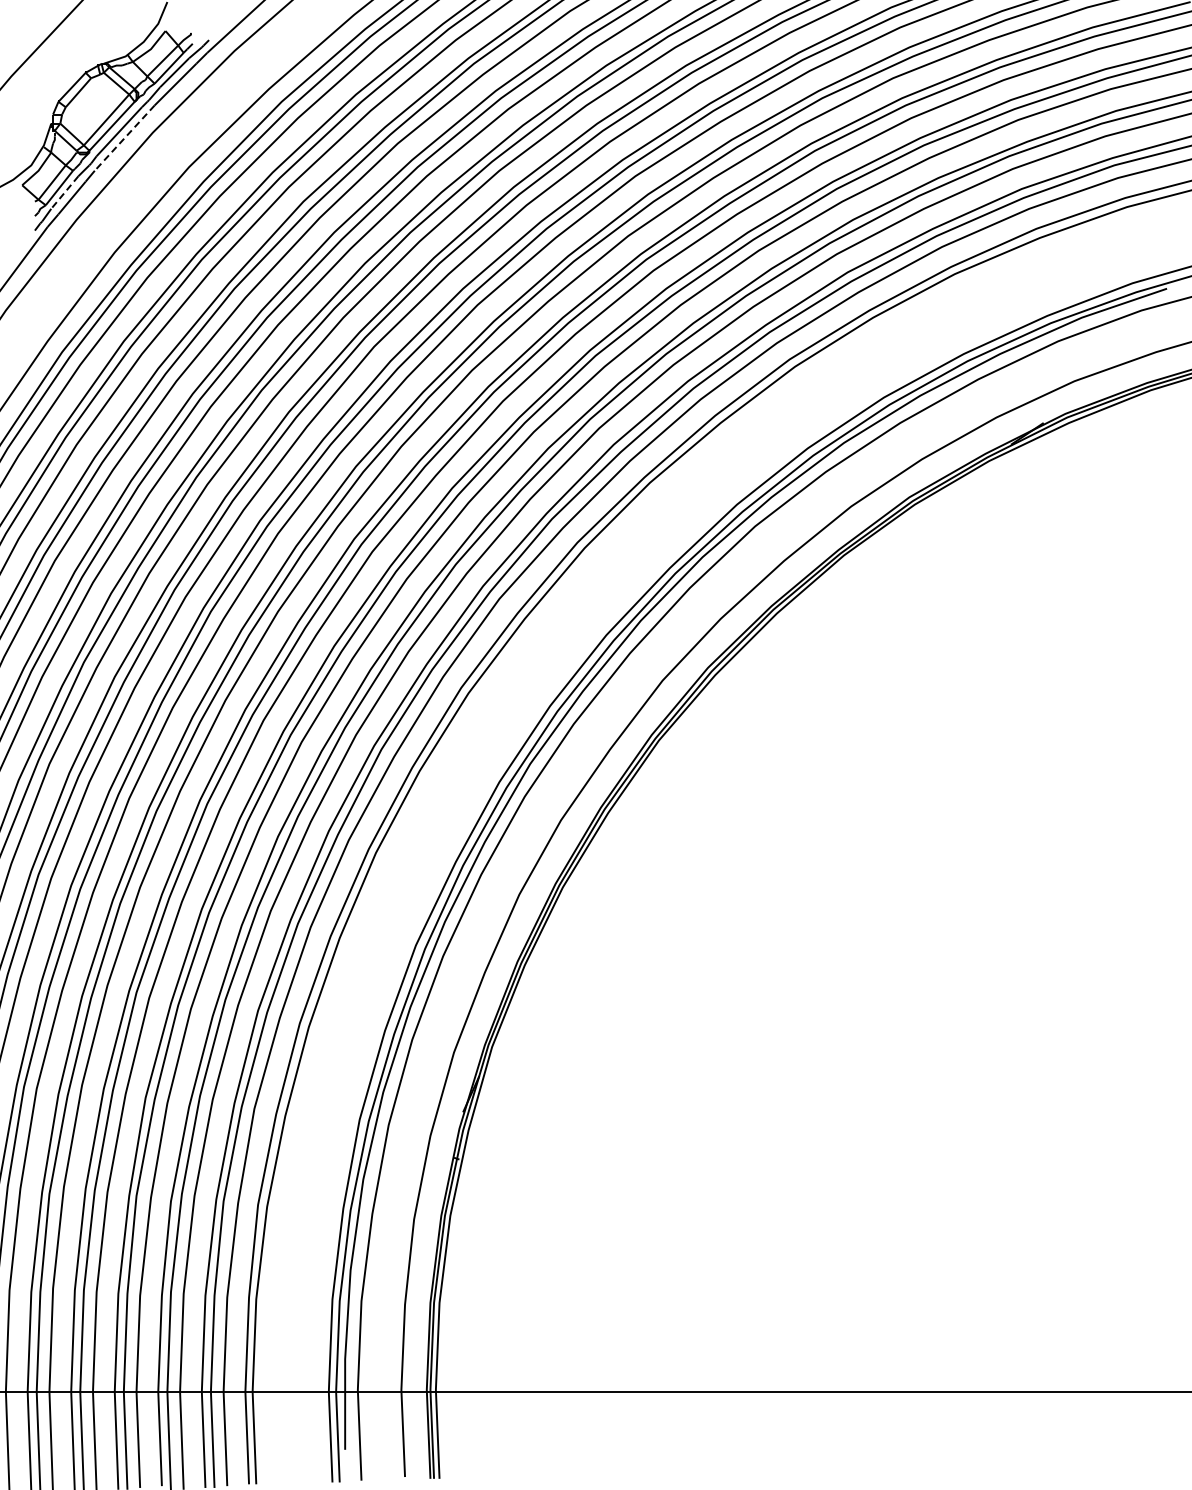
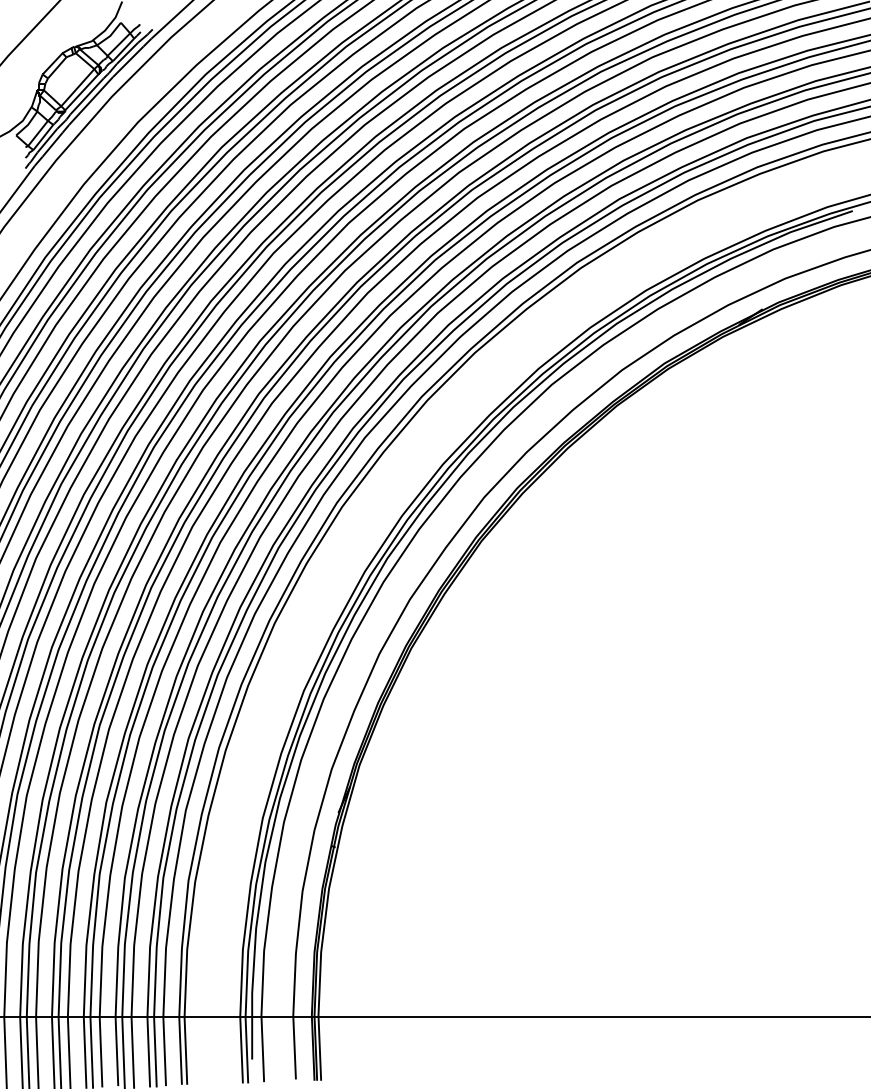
line: (124, 138) -> (90, 101), dashed -> solid
line: (64, 192) -> (47, 140), dashed -> solid

